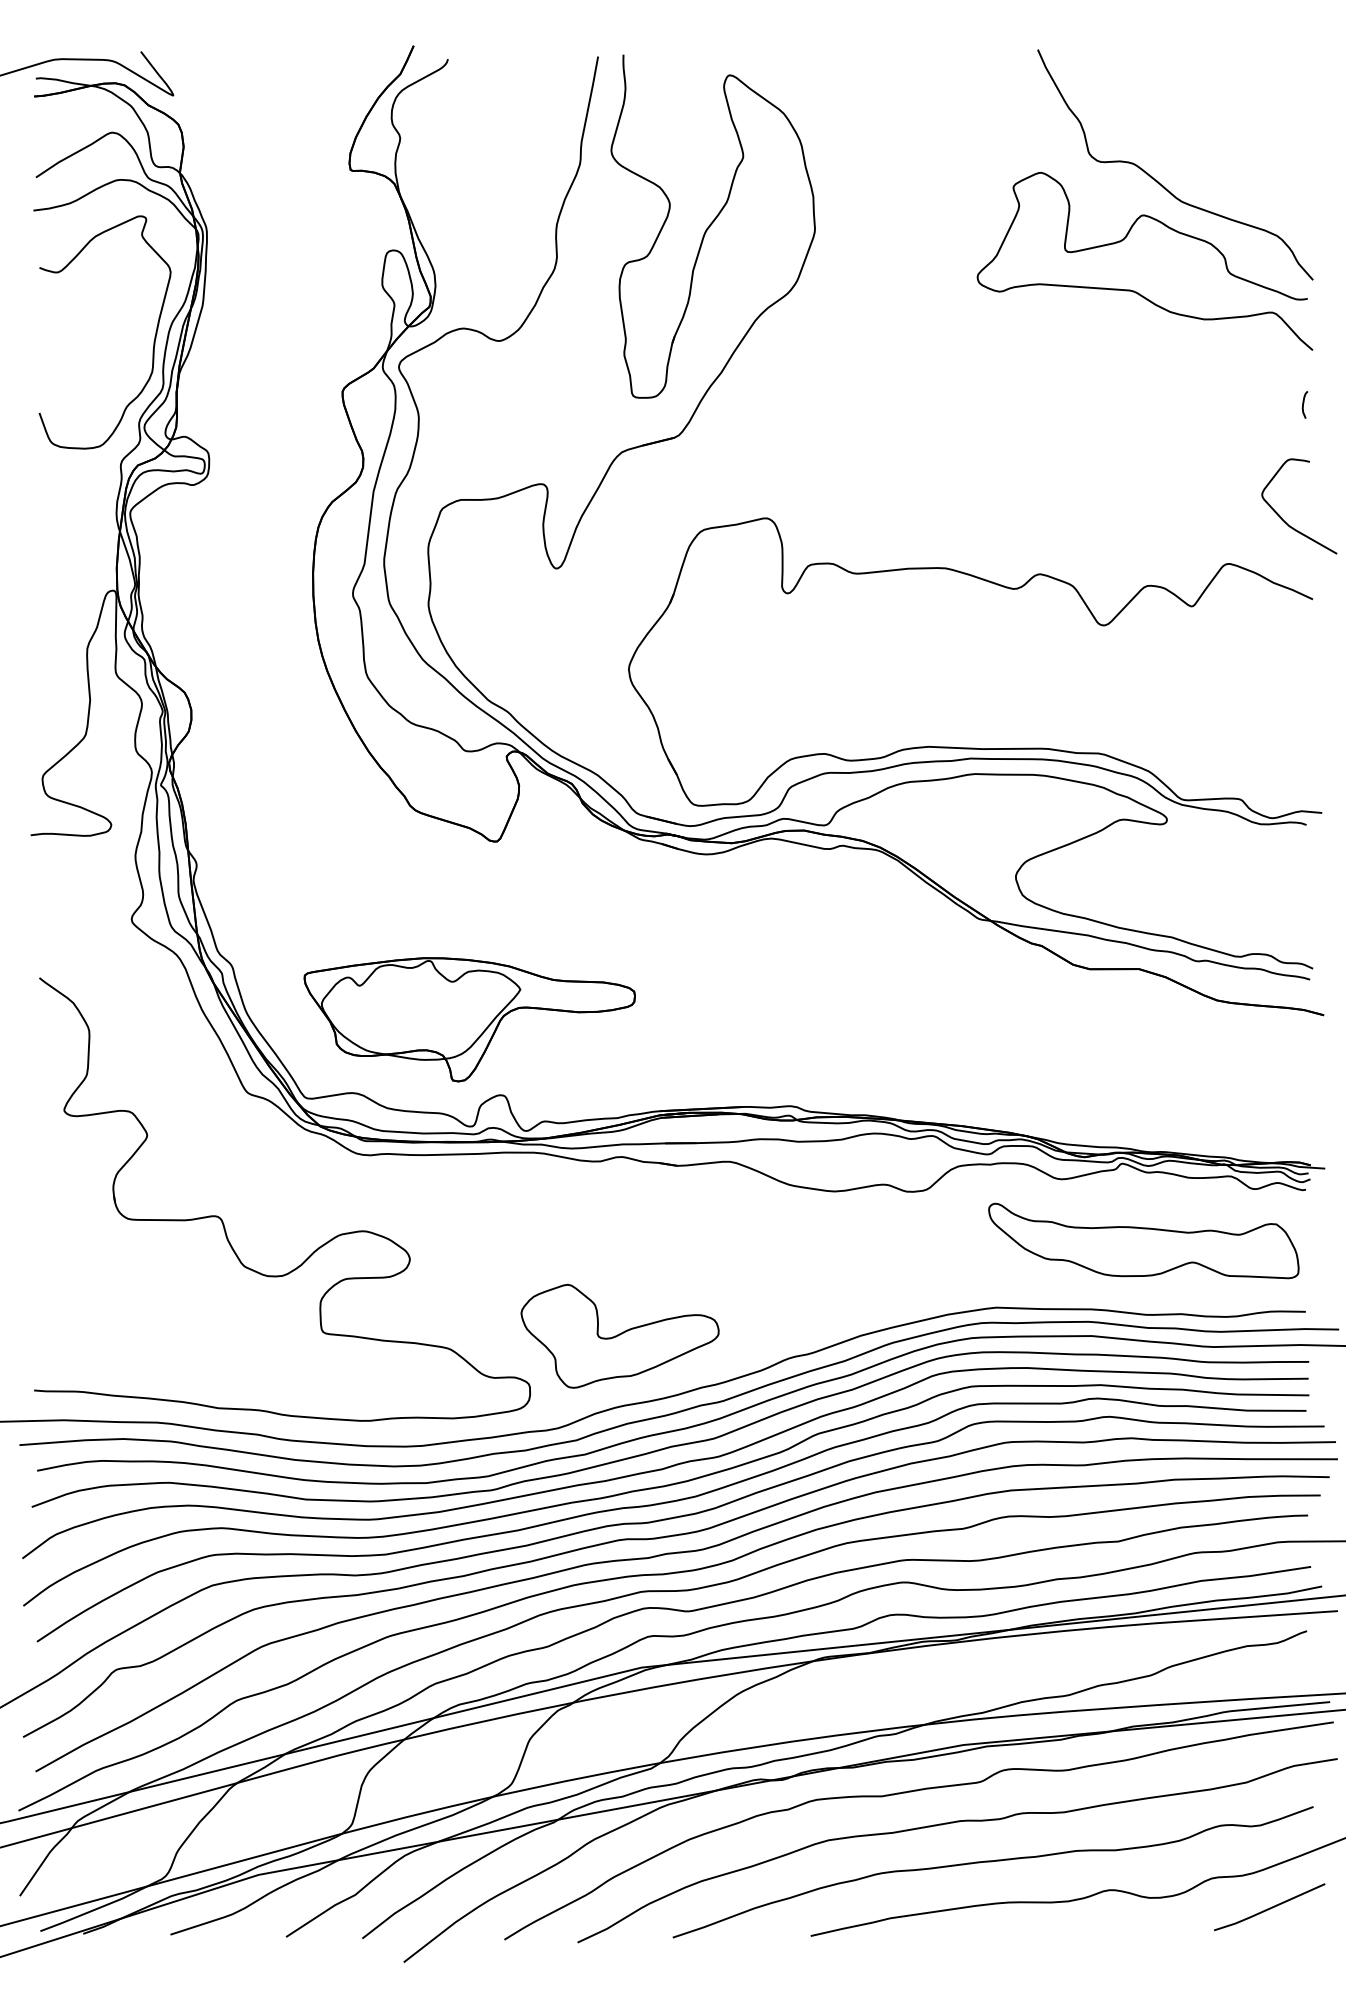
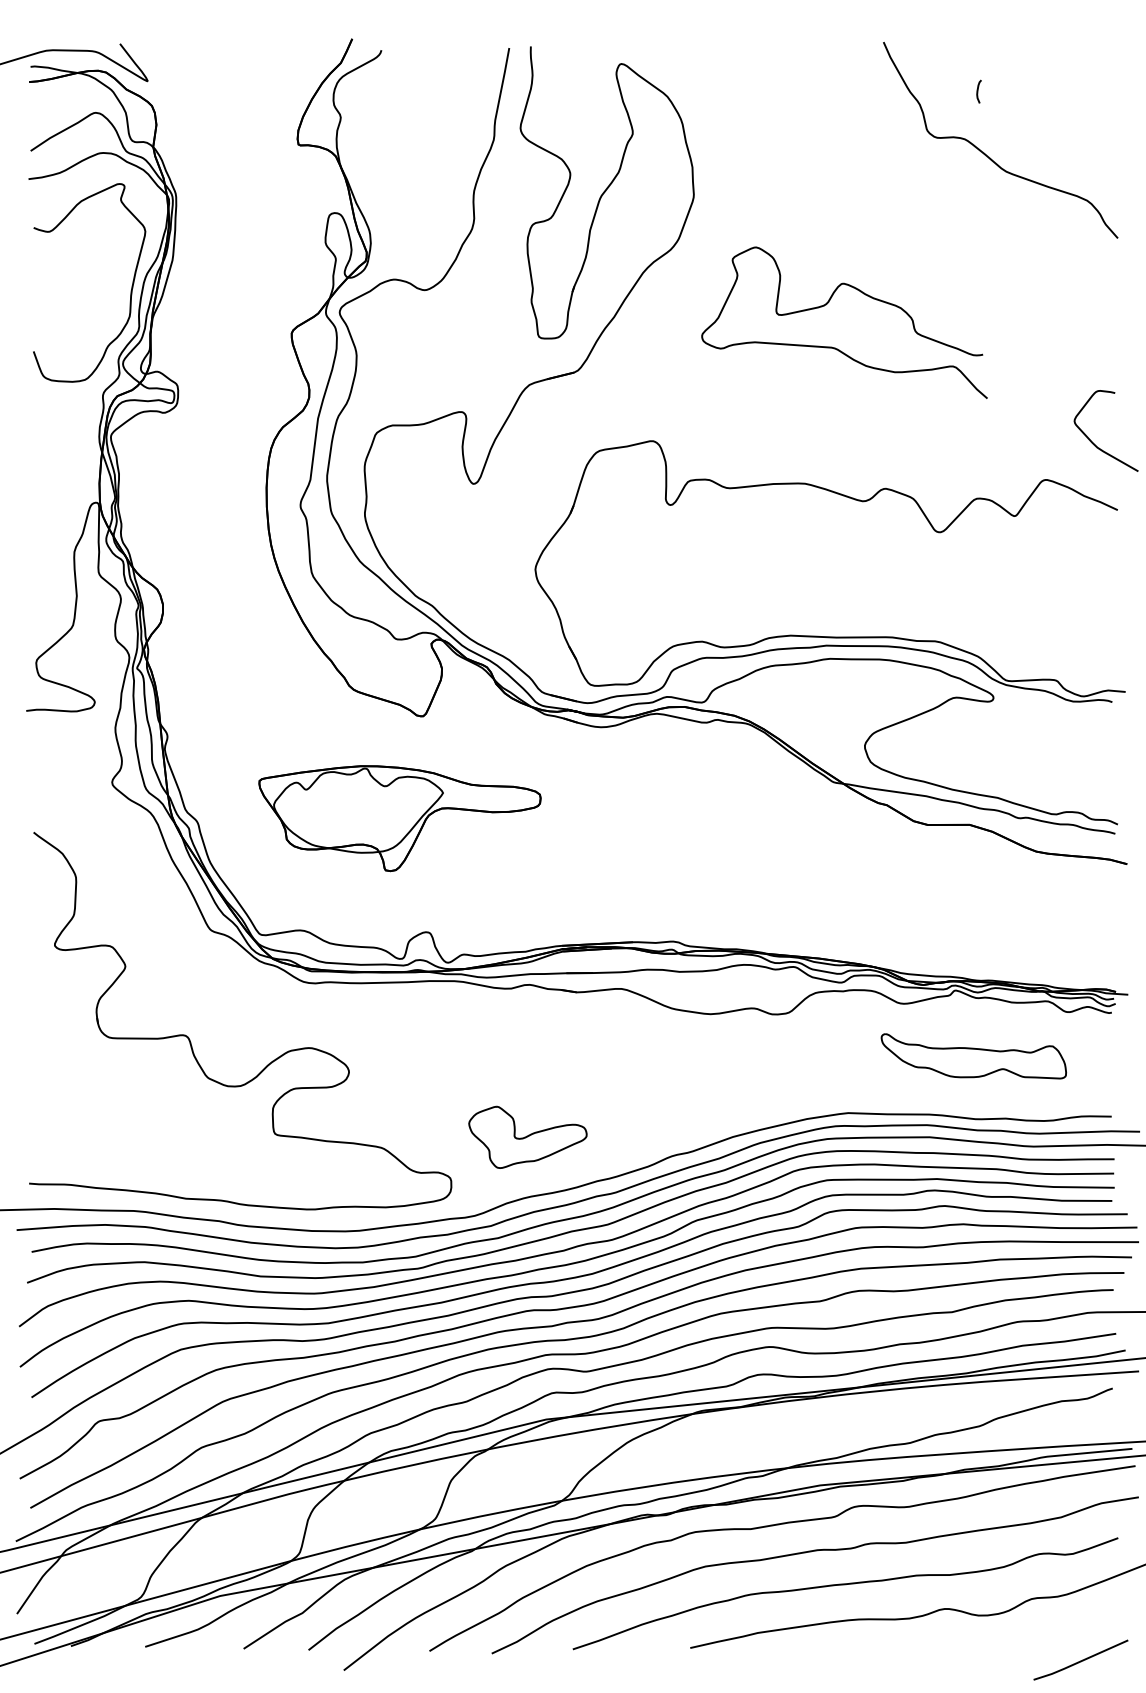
curve: (1124, 239) -> (827, 304), moved
curve: (1304, 403) -> (978, 90), moved
part: (469, 1019) -> (399, 818), moved
part: (1143, 1240) -> (973, 1055), size x0.7
part: (619, 1335) -> (527, 1136), size x0.7
line: (1269, 1907) -> (1080, 1660), moved

